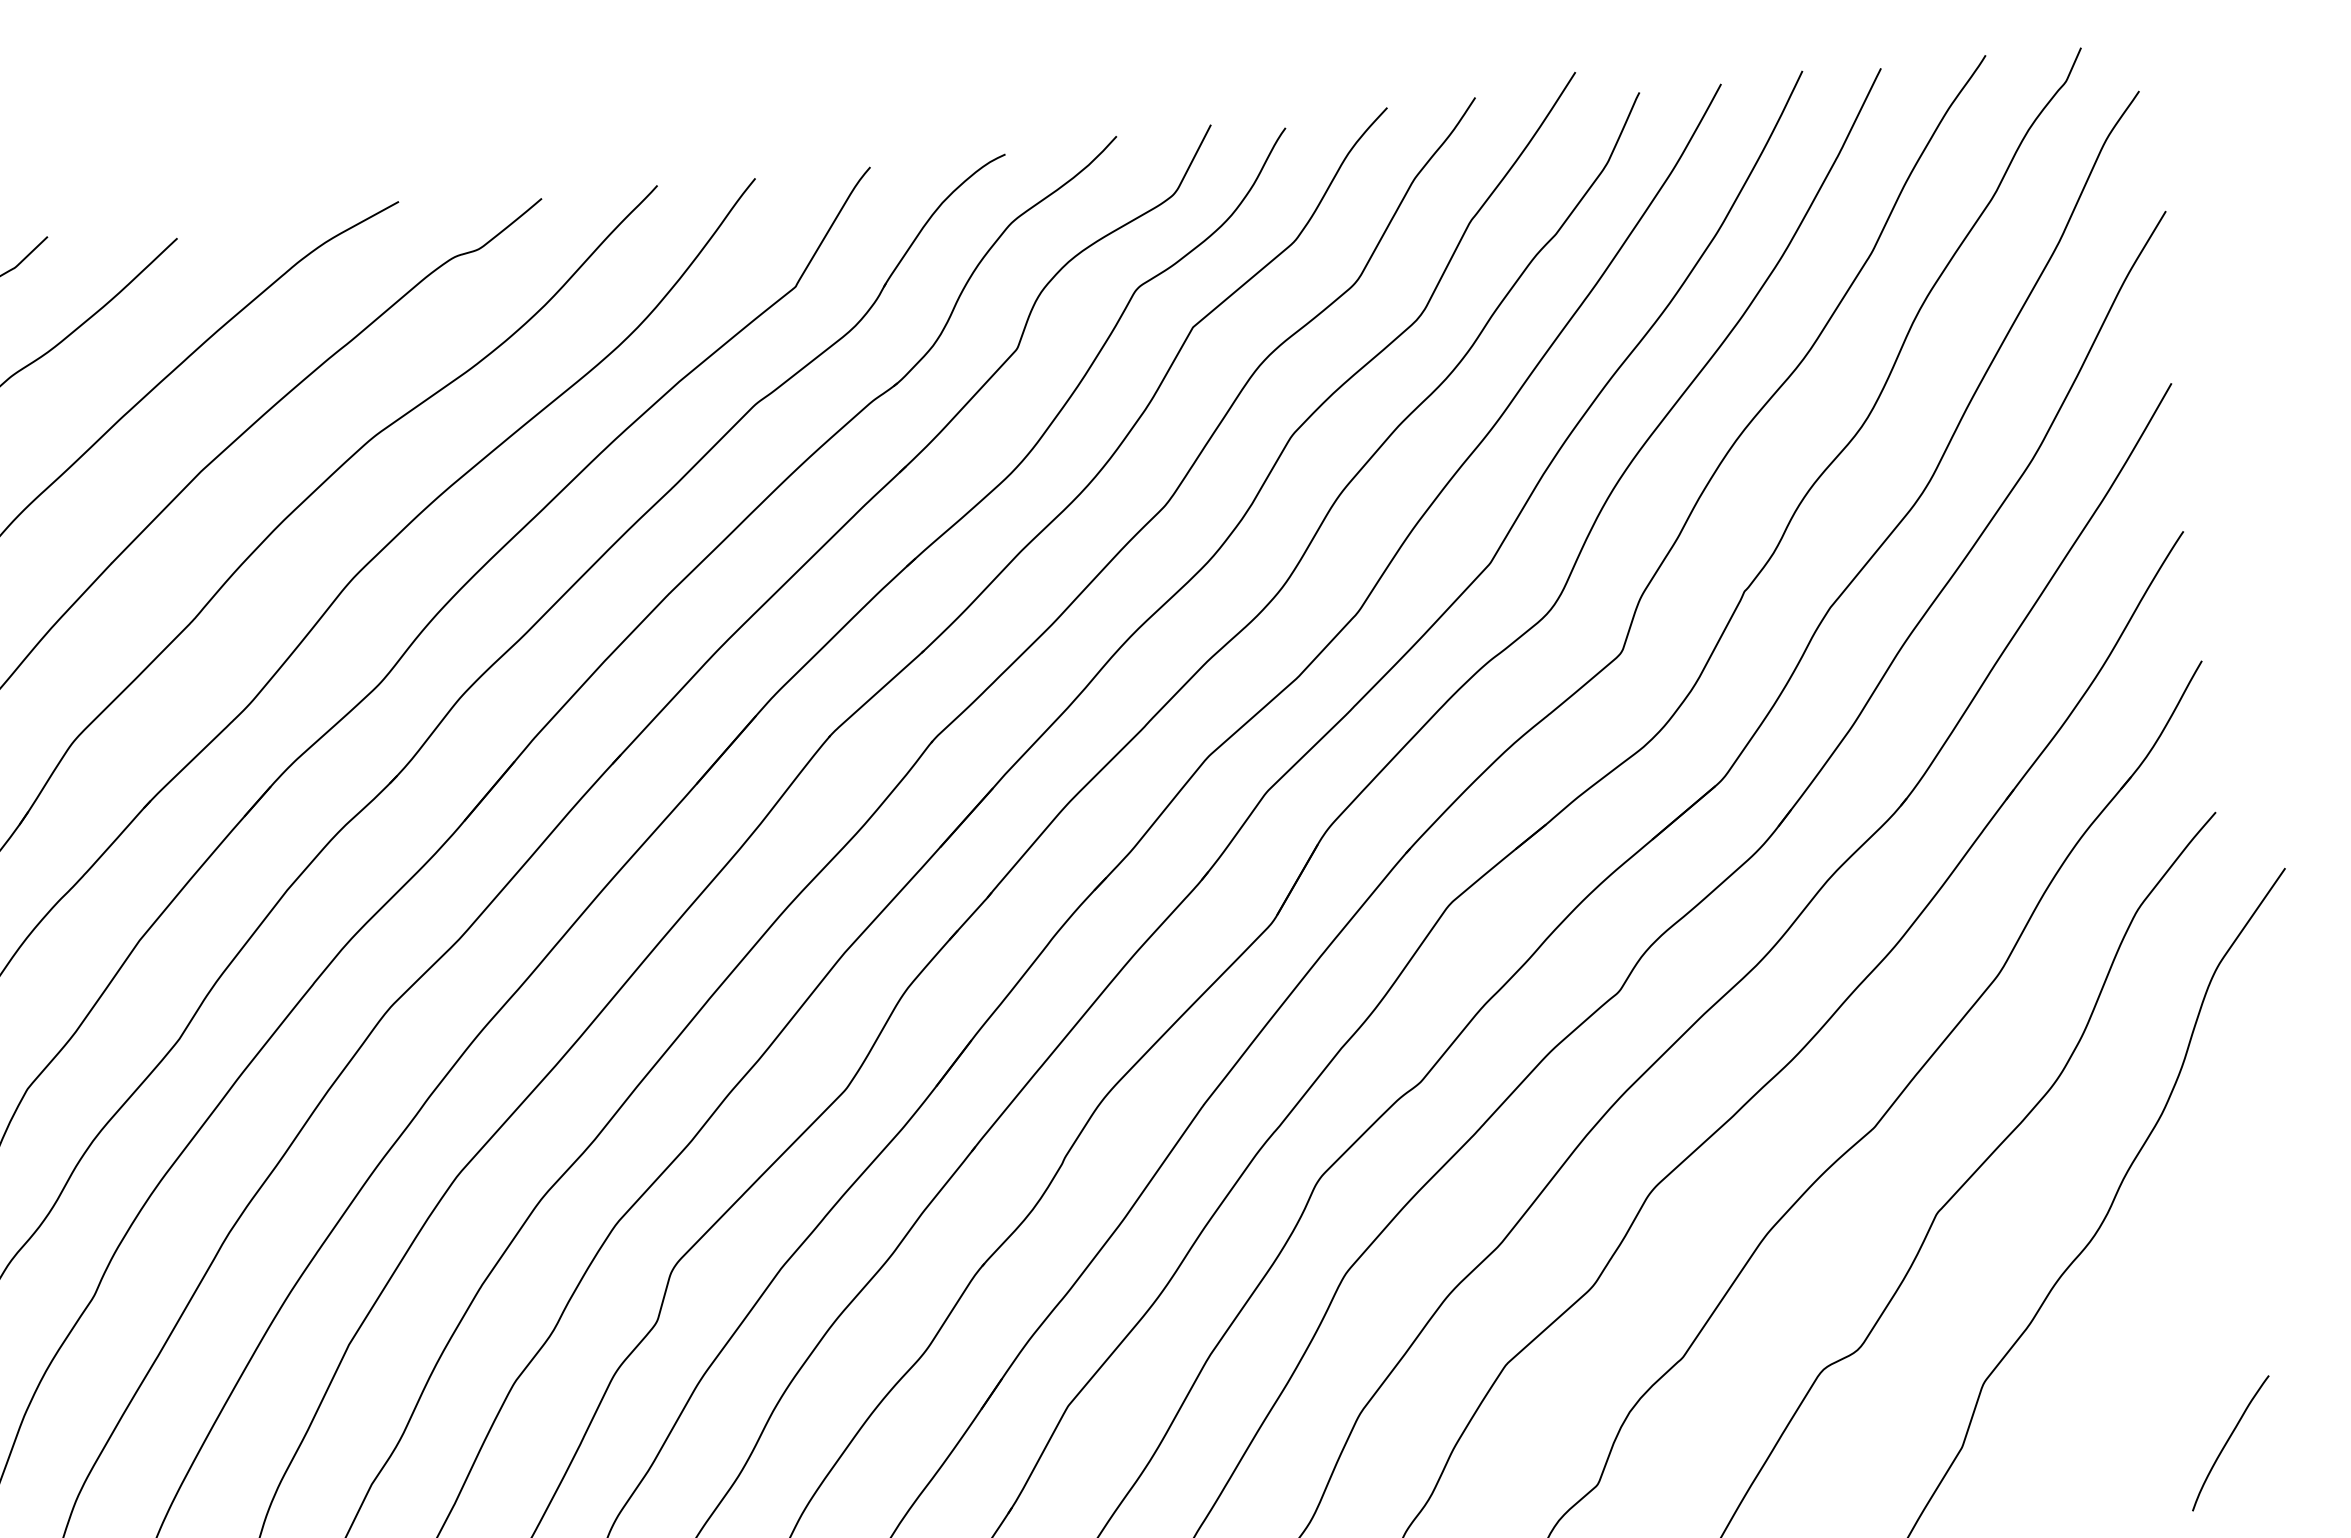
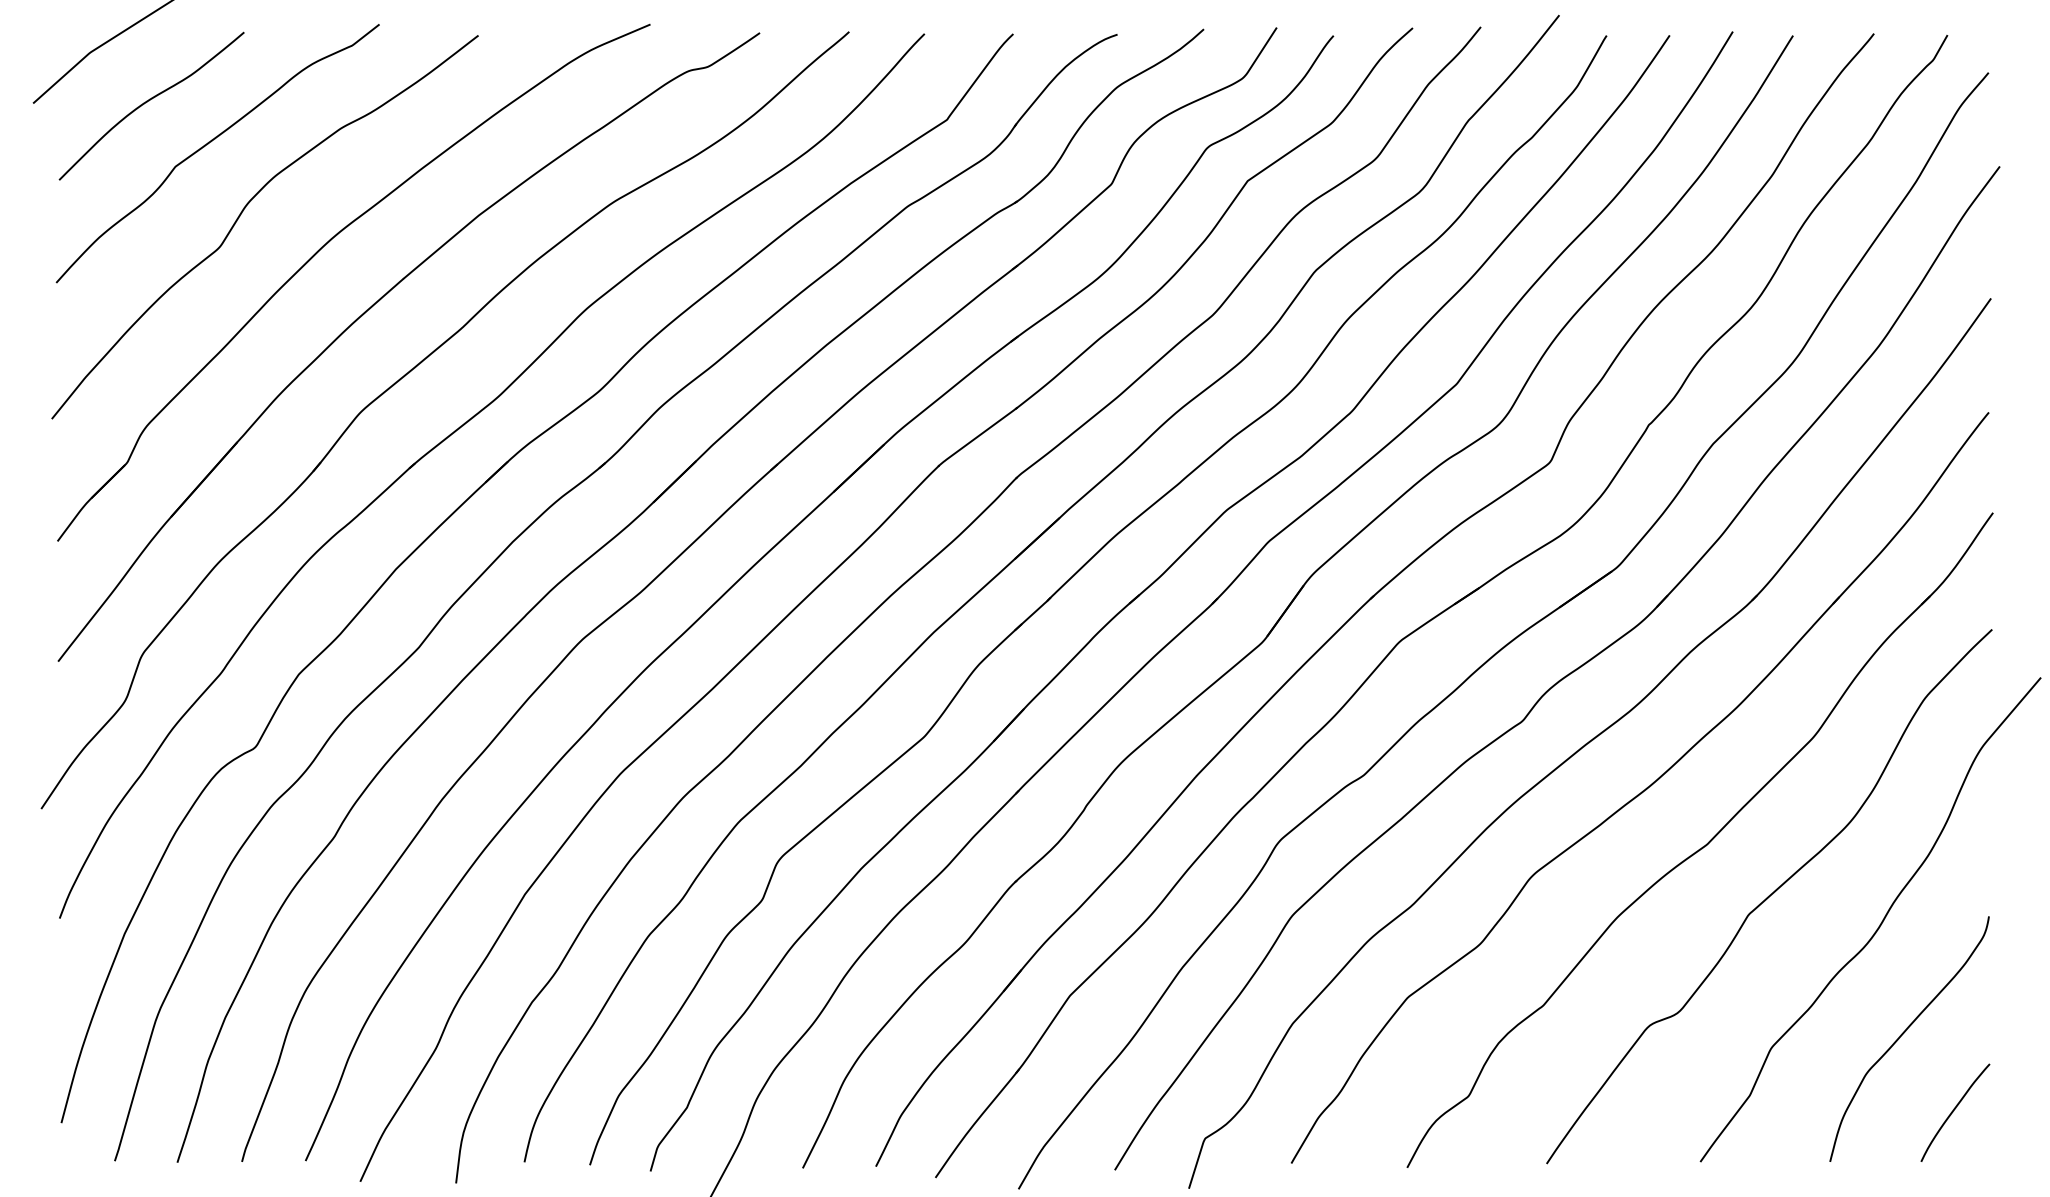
curve: (2154, 1347) -> (1904, 1033), added

